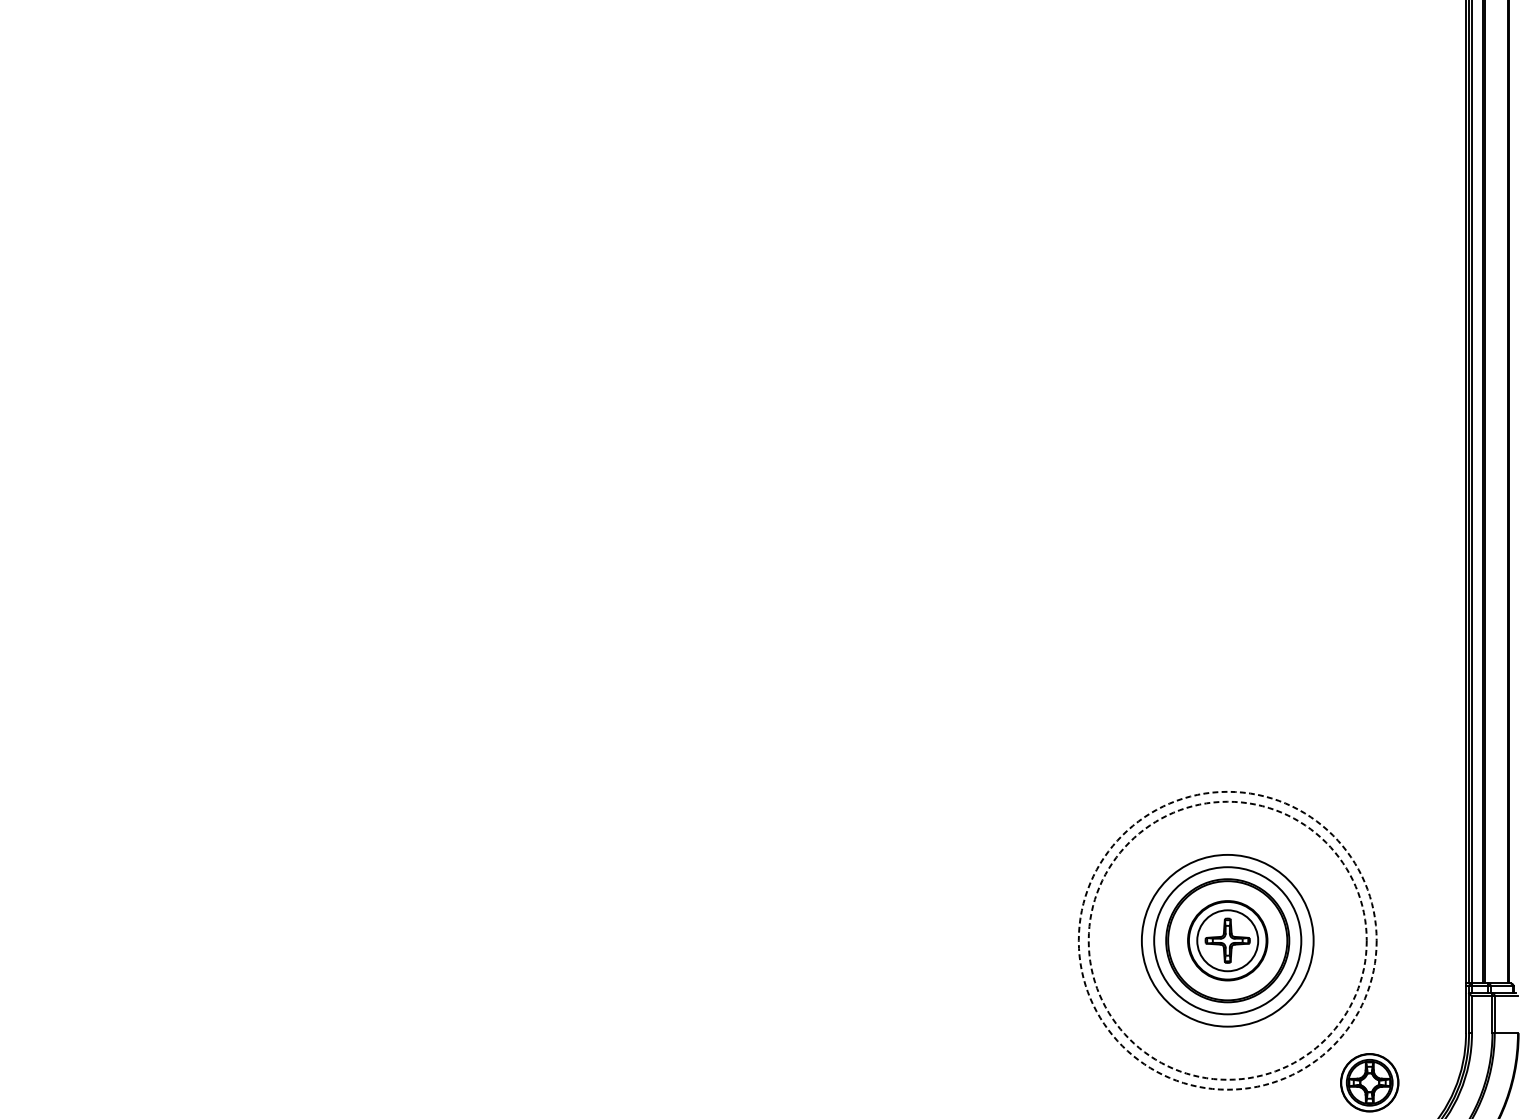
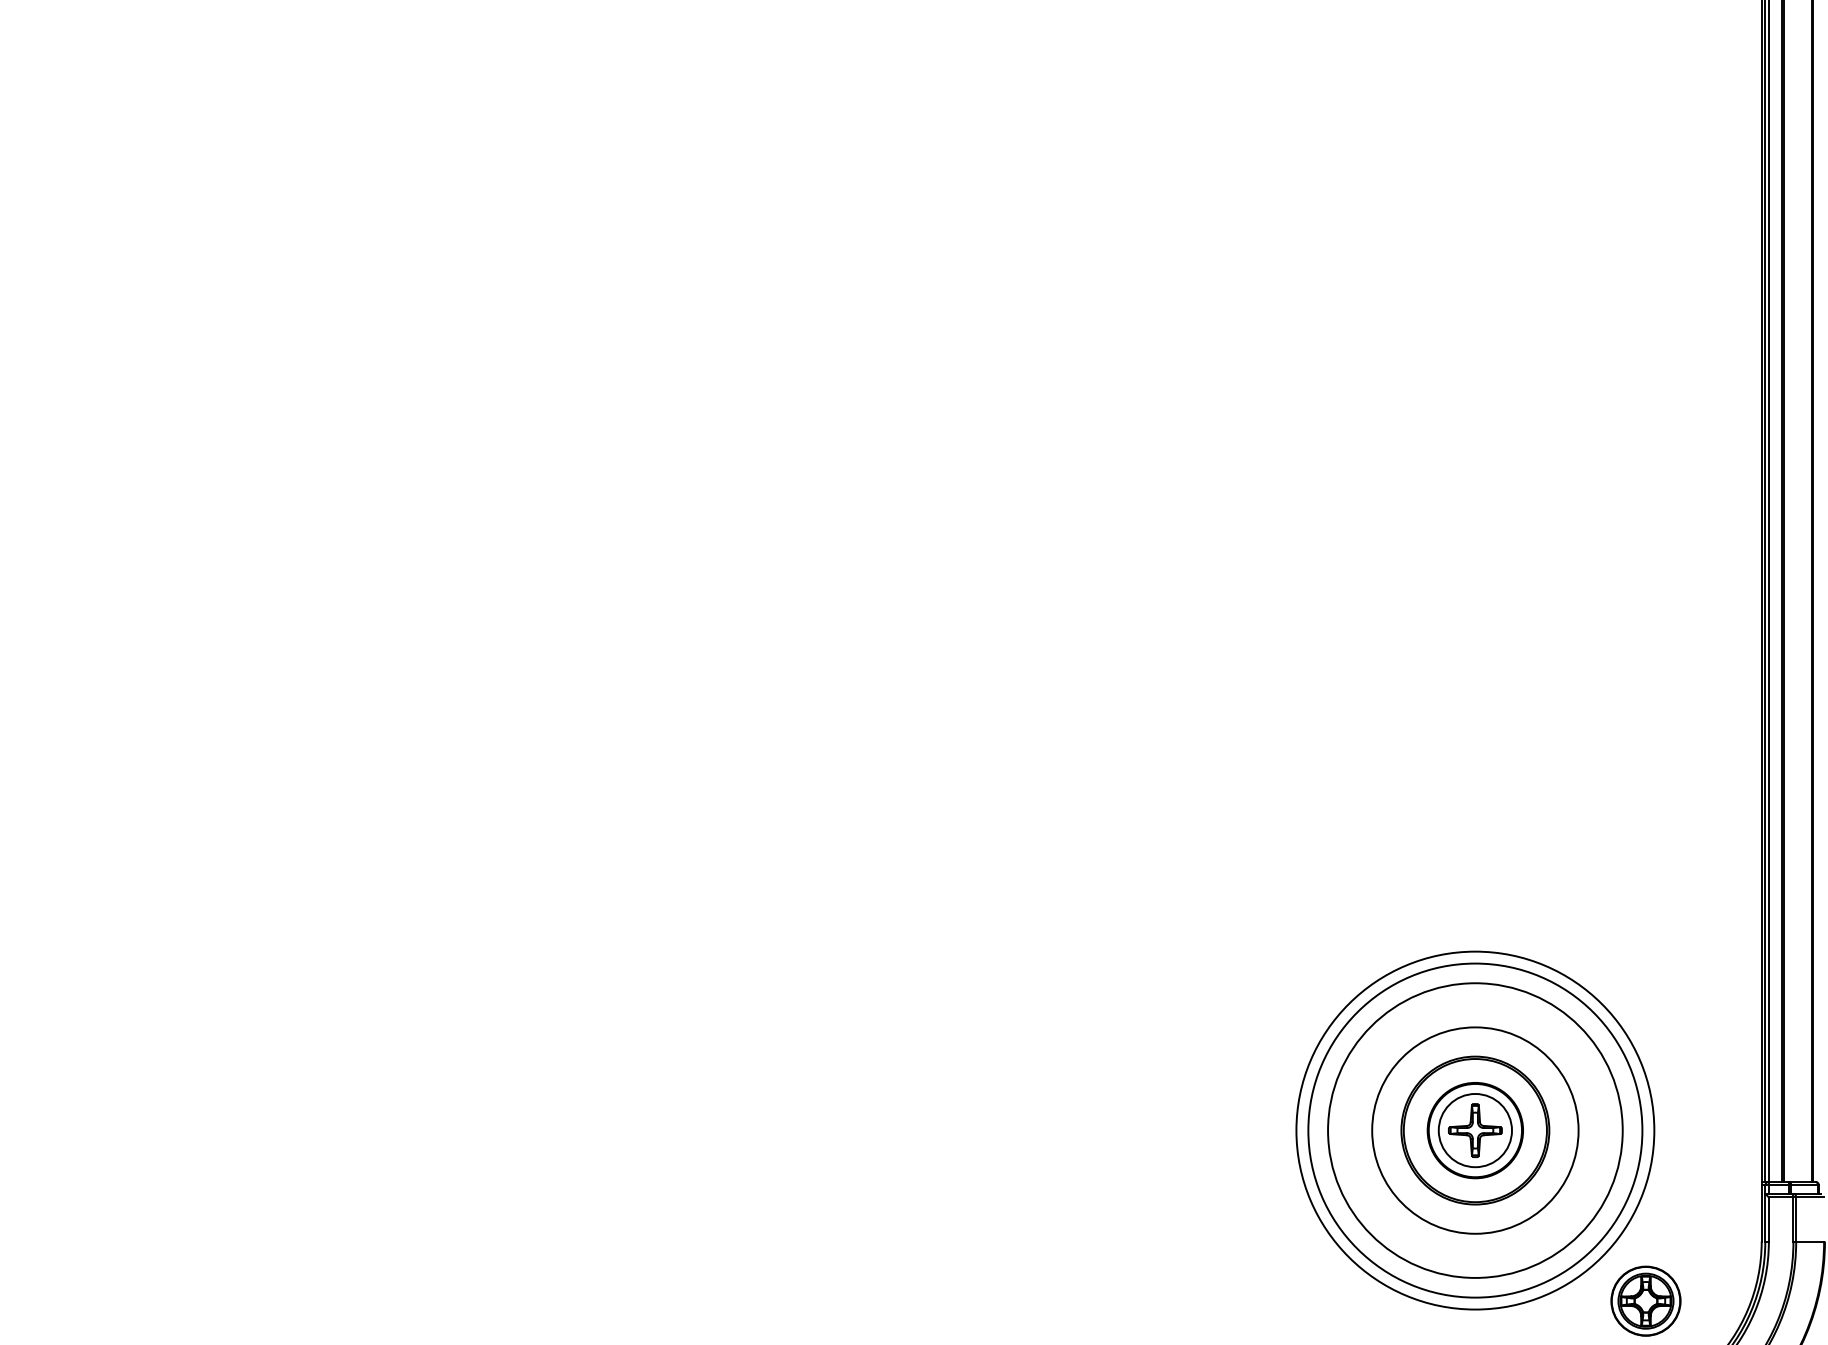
circle: (1227, 940) -> (1475, 1130), dashed -> solid
circle: (1227, 940) -> (1475, 1130), dashed -> solid
circle: (1227, 940) -> (1475, 1130), size x1.67

